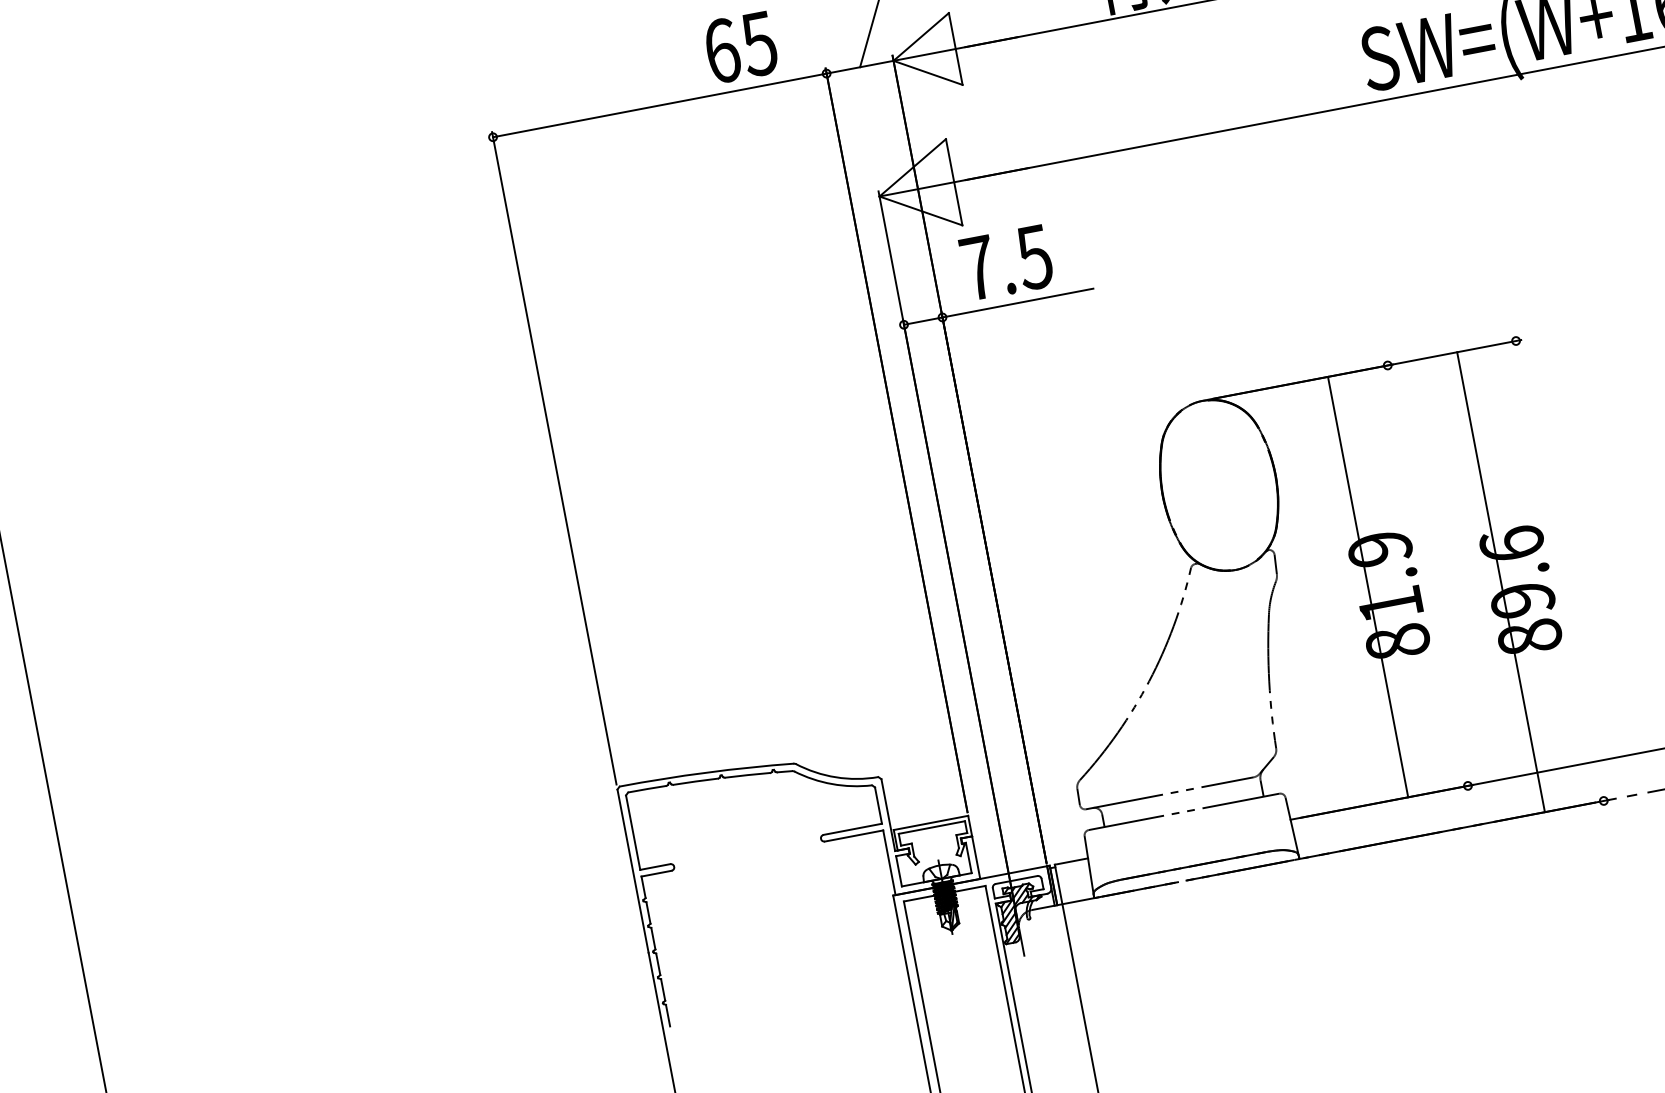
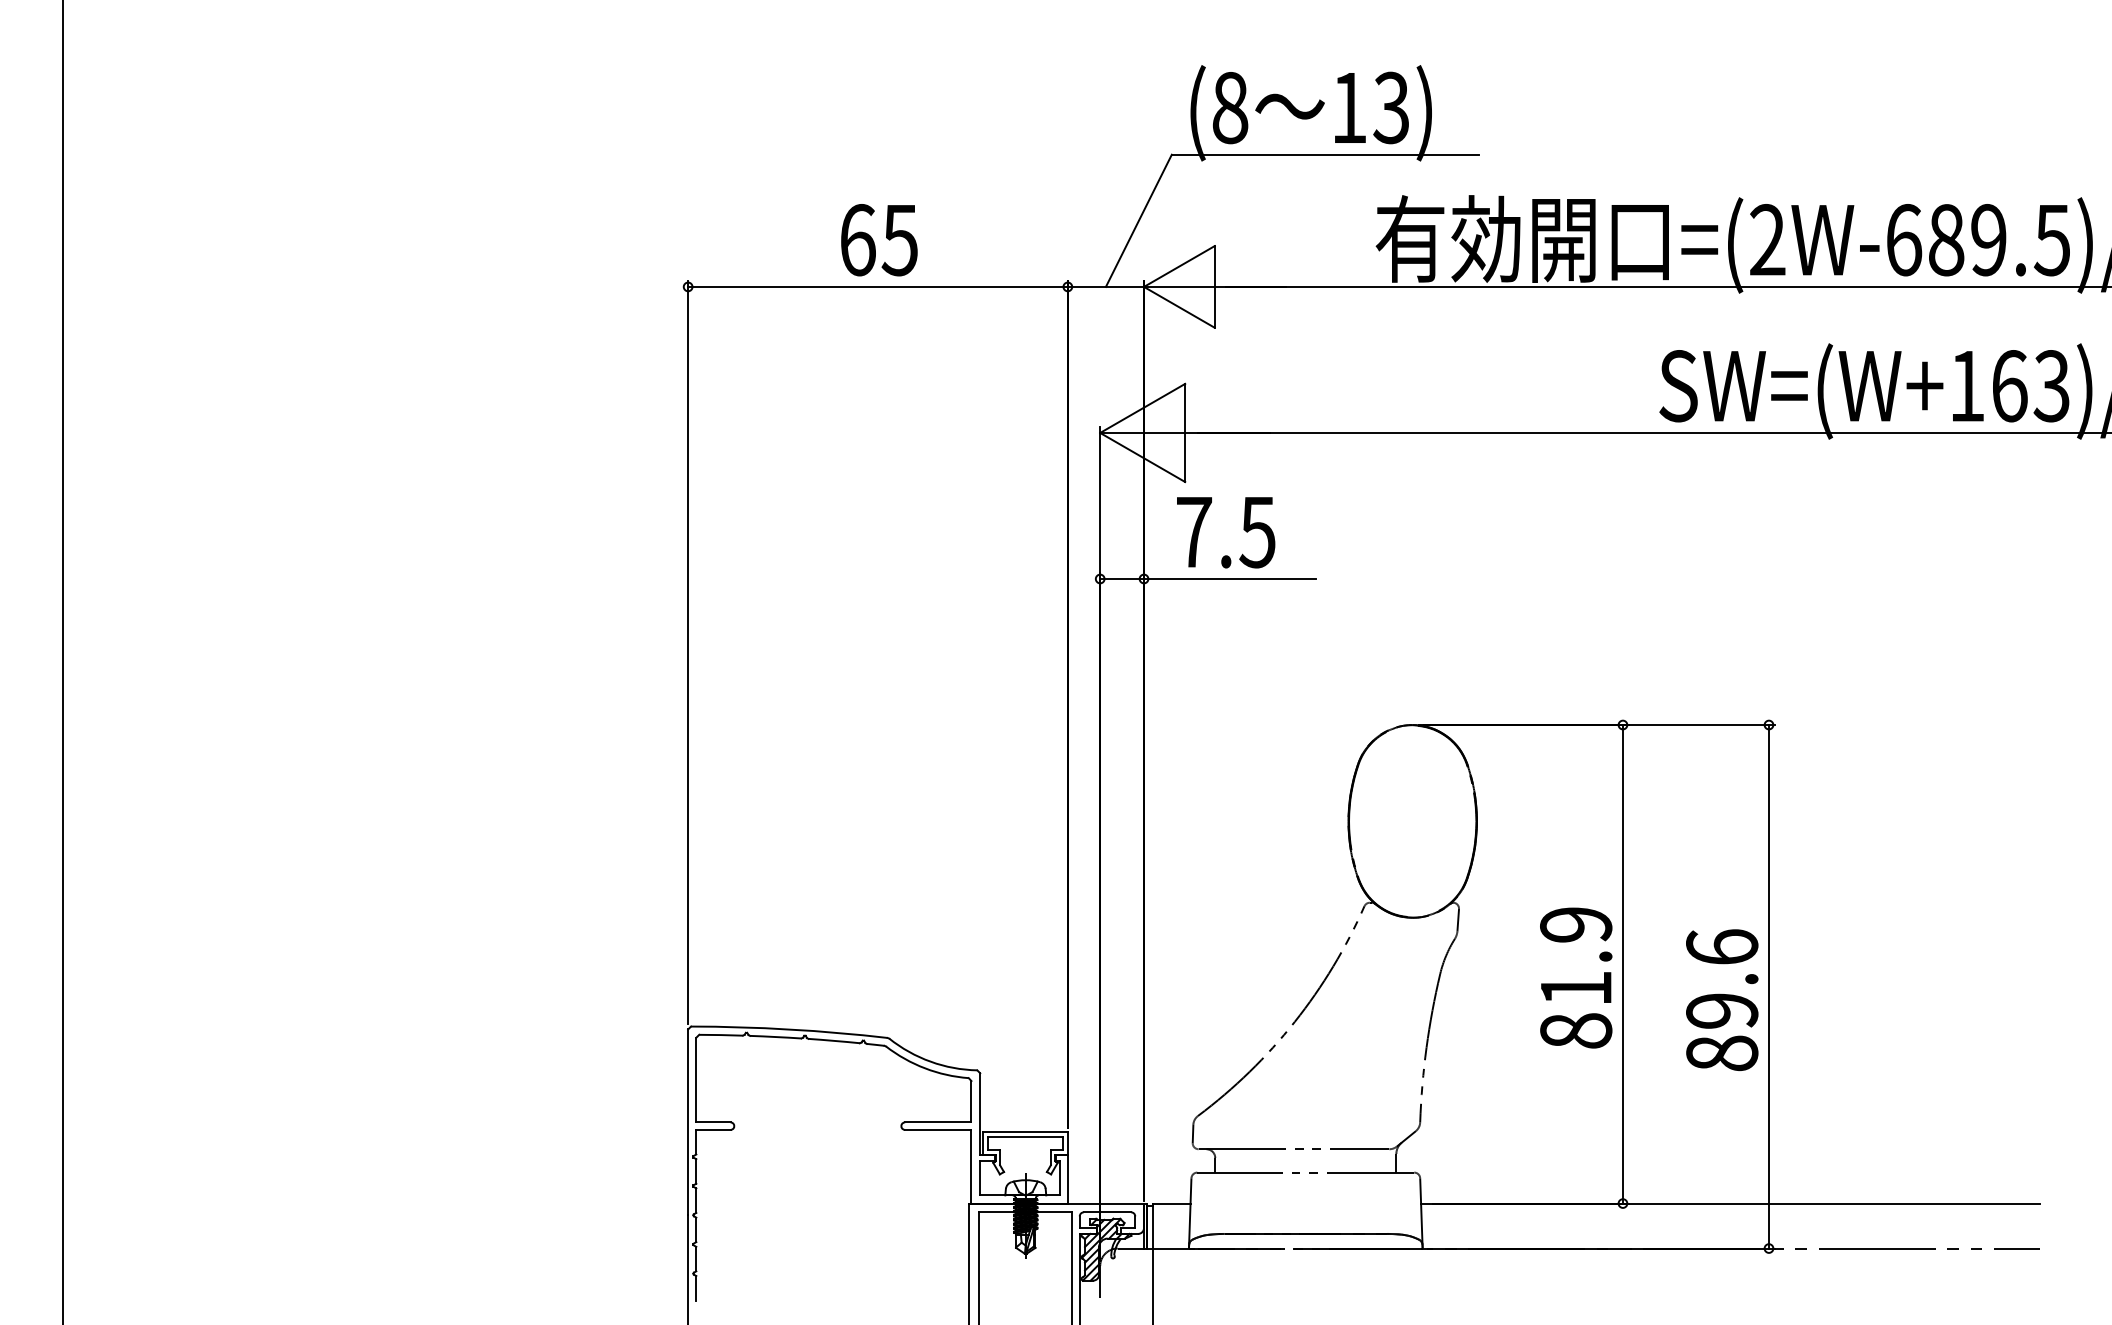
text: (741, 47) -> (879, 240), moved
line: (1500, 582) -> (1768, 986), moved
line: (1367, 587) -> (1622, 964), moved

